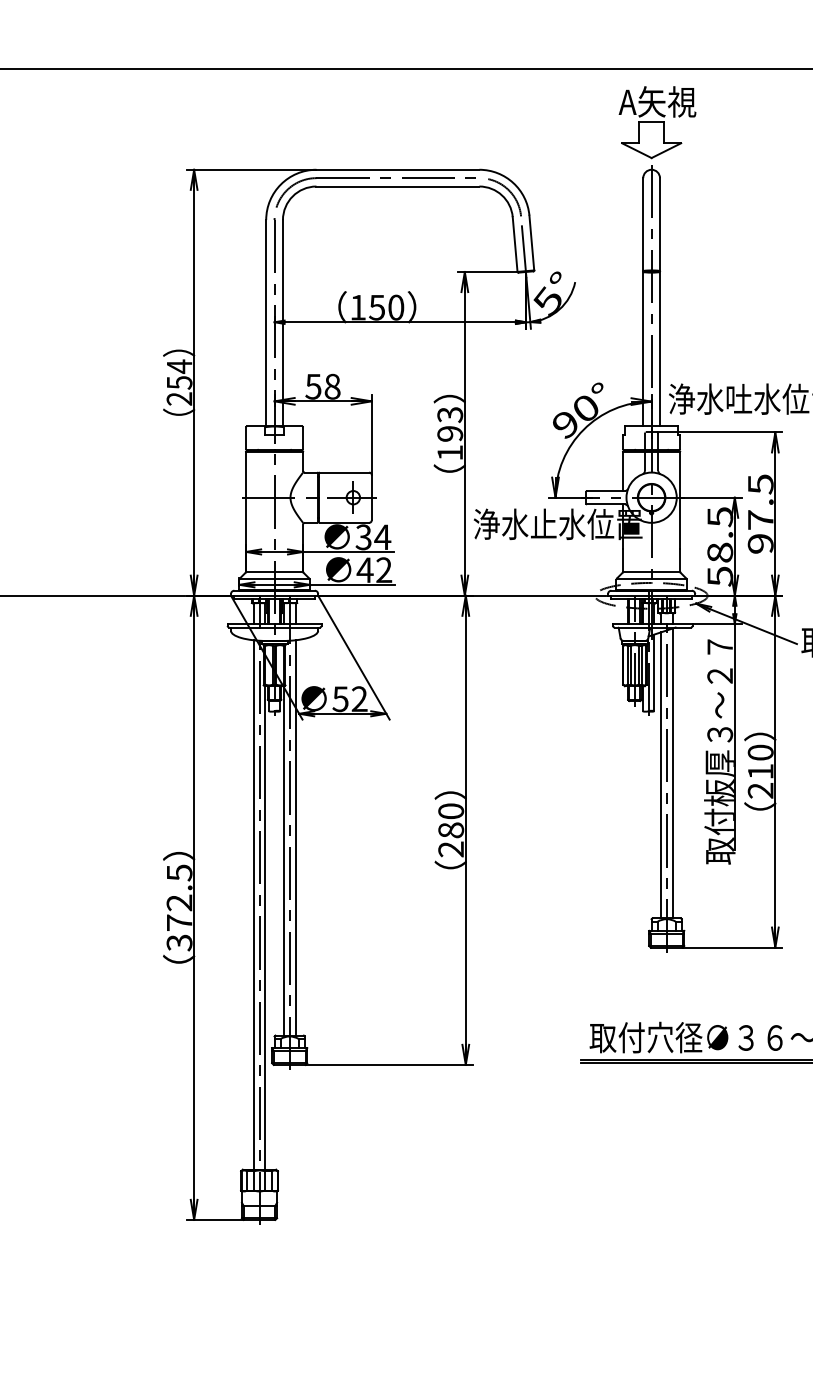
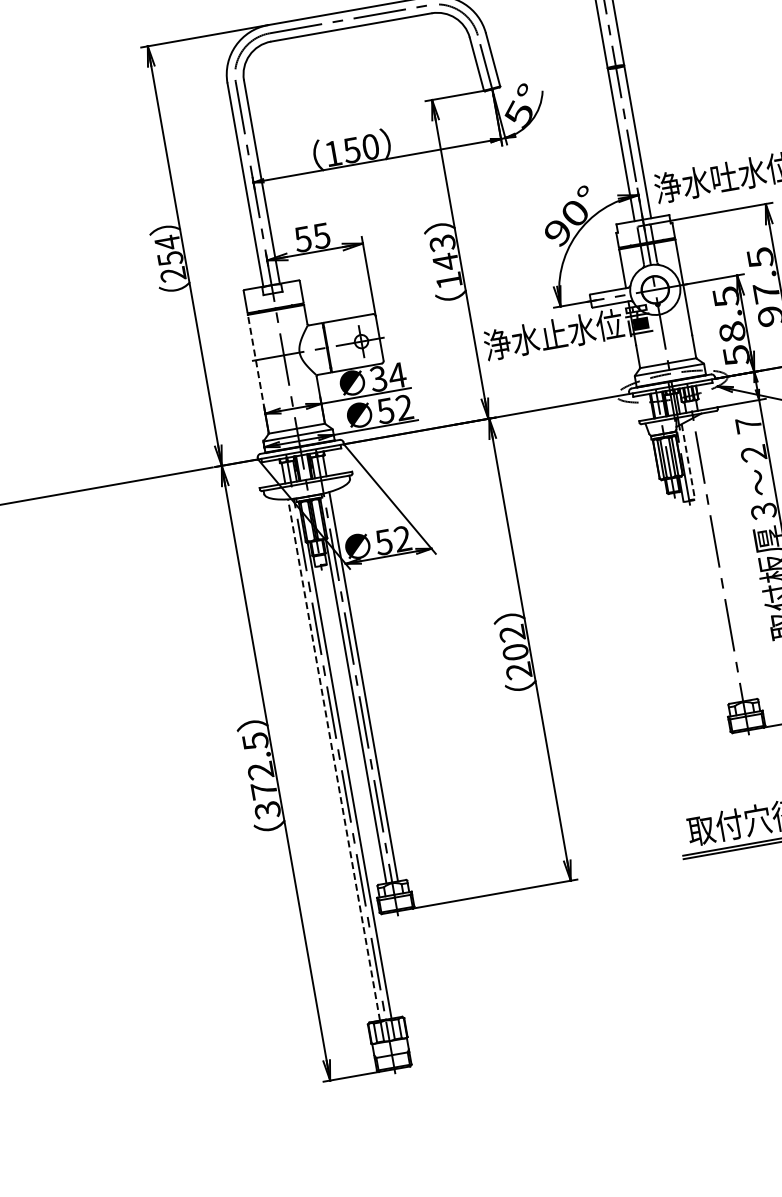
text: (332, 386) -> (321, 235), 58 -> 55
text: (450, 433) -> (446, 261), 193 -> 143
line: (246, 500) -> (256, 362), solid -> dashed
text: (364, 570) -> (385, 411), 42 -> 52
line: (654, 673) -> (688, 462), solid -> dashed
line: (672, 773) -> (723, 557), removed
line: (660, 775) -> (712, 561), removed
text: (451, 820) -> (514, 642), 280 -> 202
line: (253, 904) -> (333, 759), solid -> dashed

